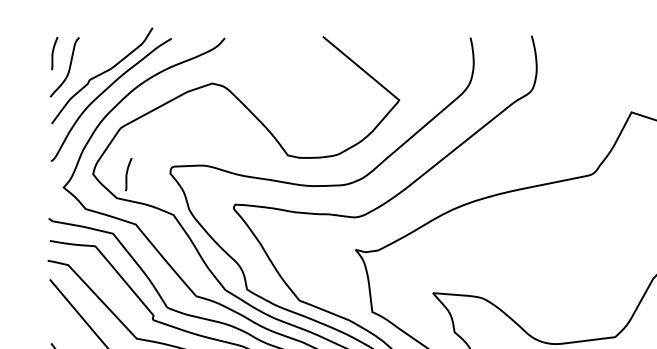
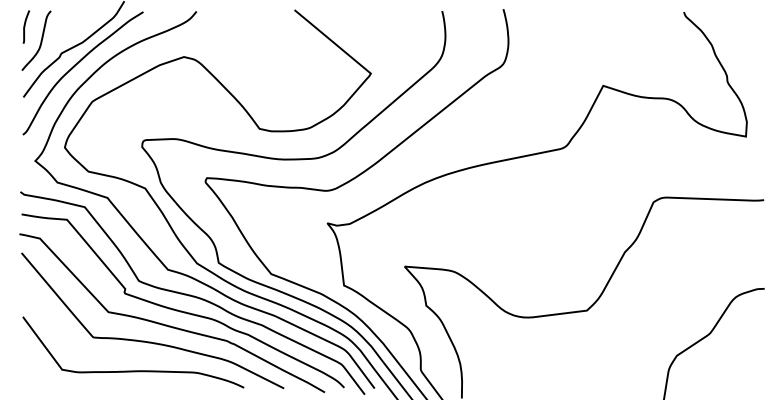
curve: (127, 174) -> (99, 147), removed

